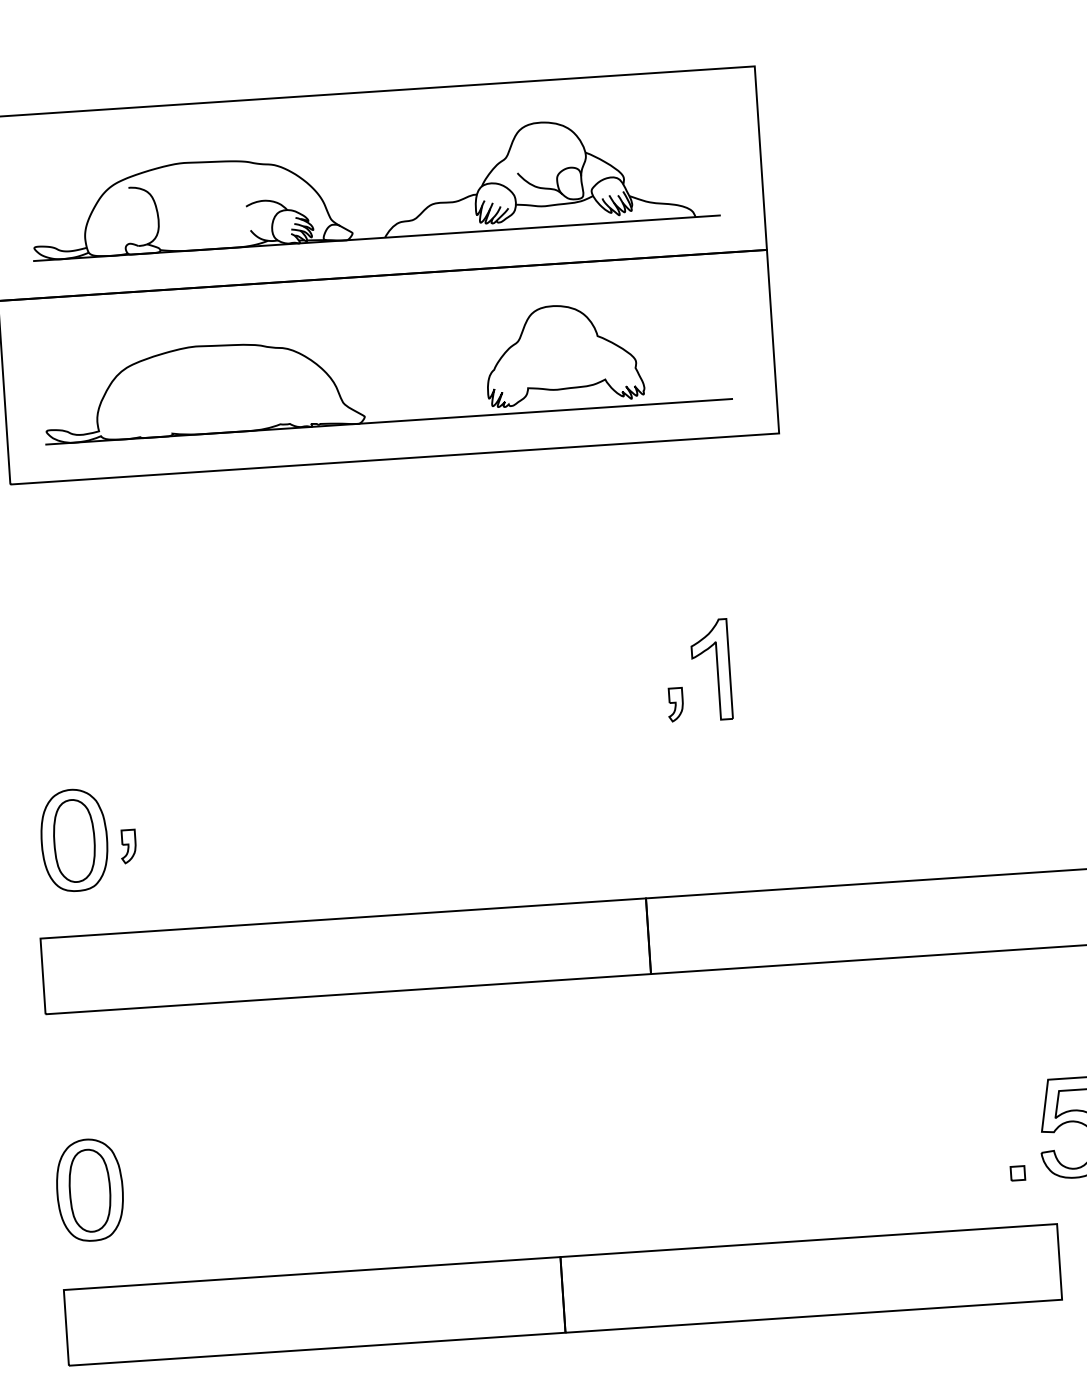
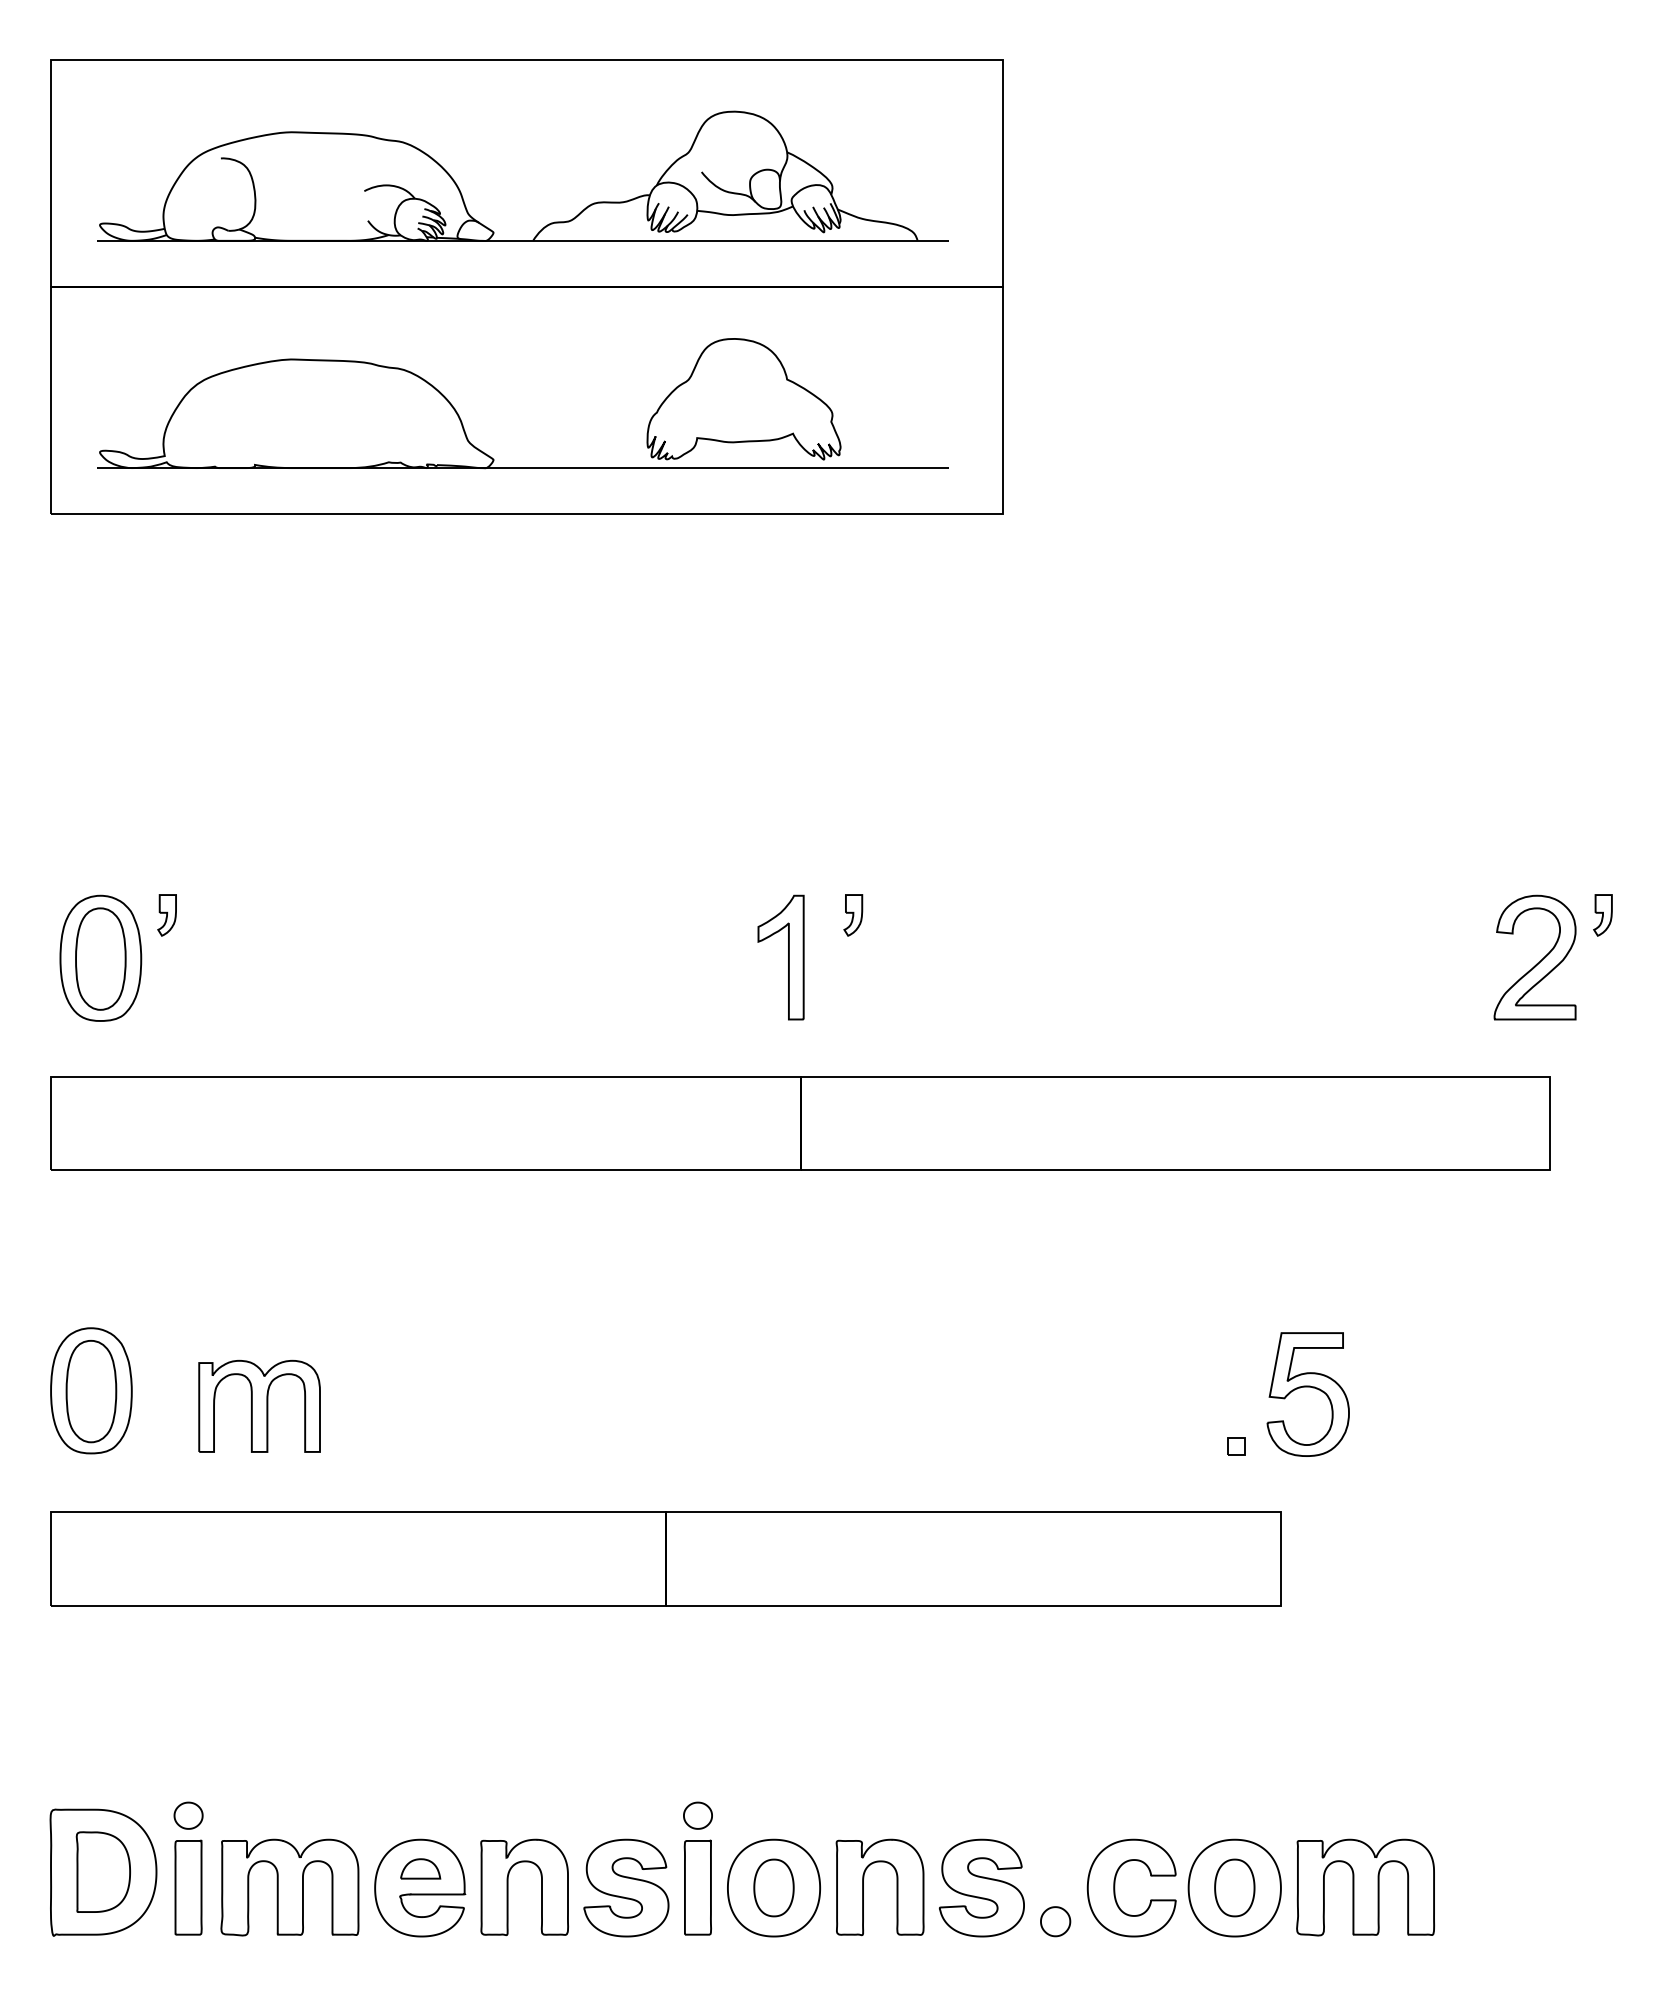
part: (717, 669) -> (788, 957), moved
part: (675, 704) -> (853, 915), moved
part: (128, 846) -> (166, 915), moved
part: (226, 1193) -> (259, 1405), added

